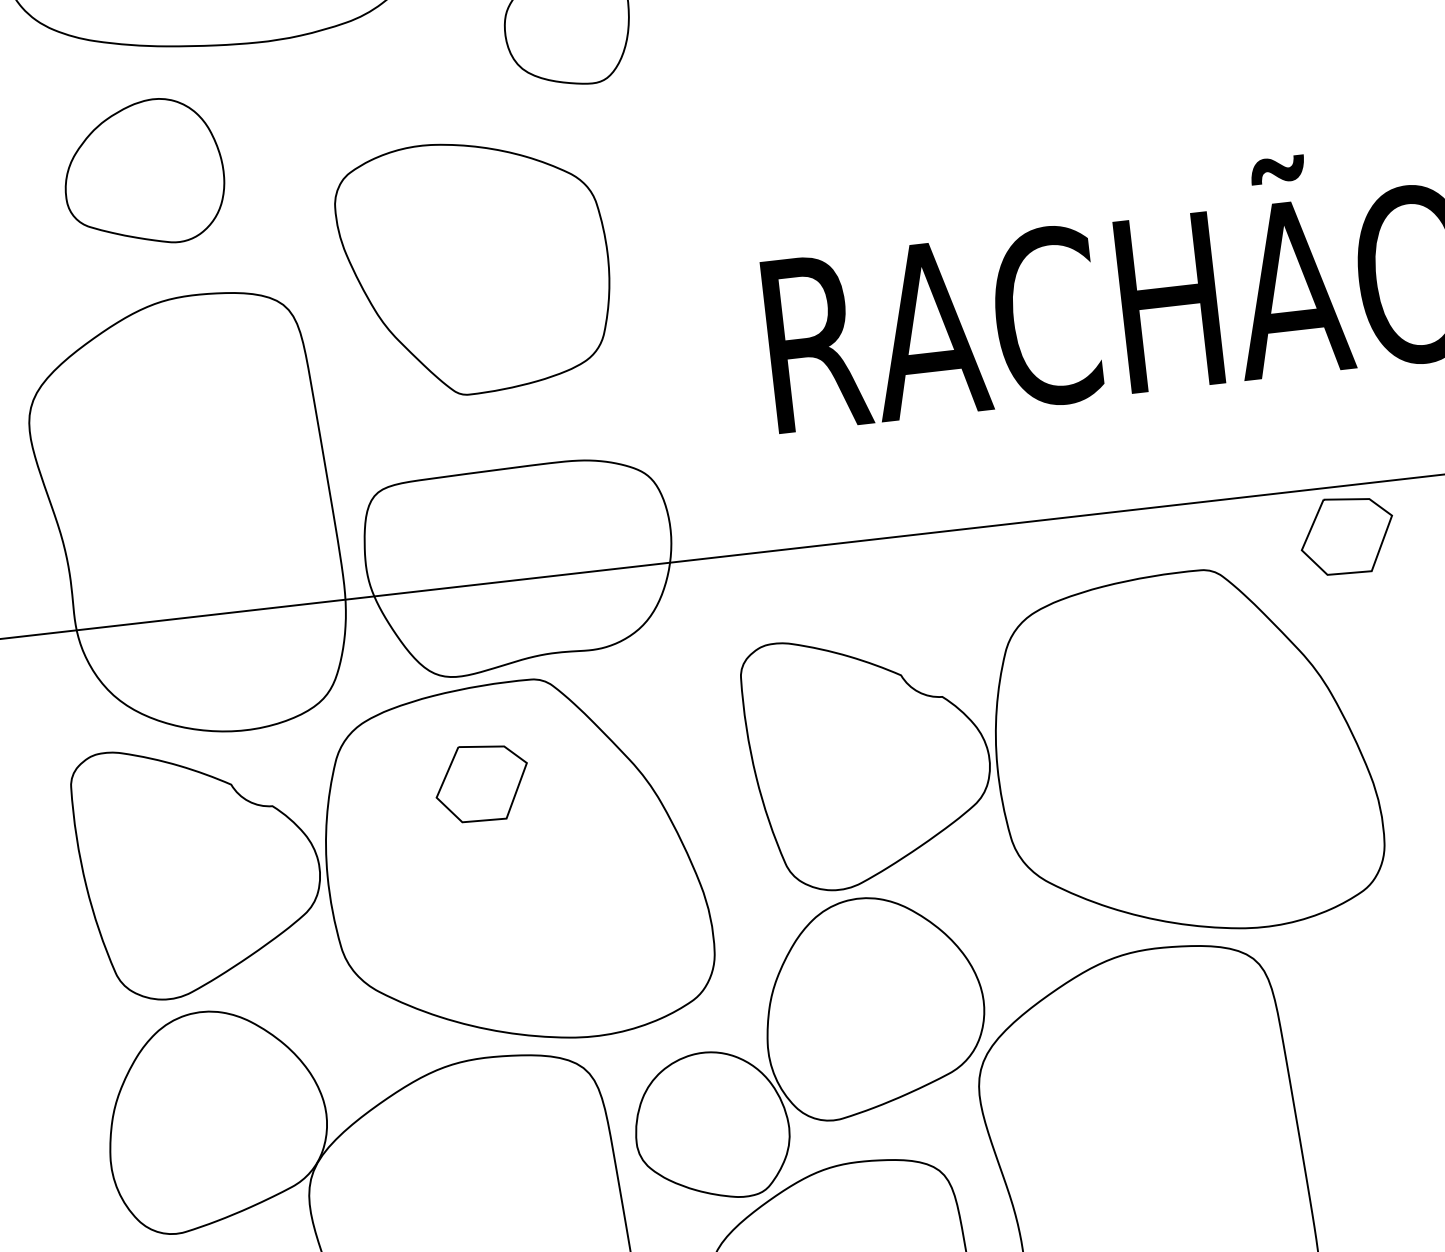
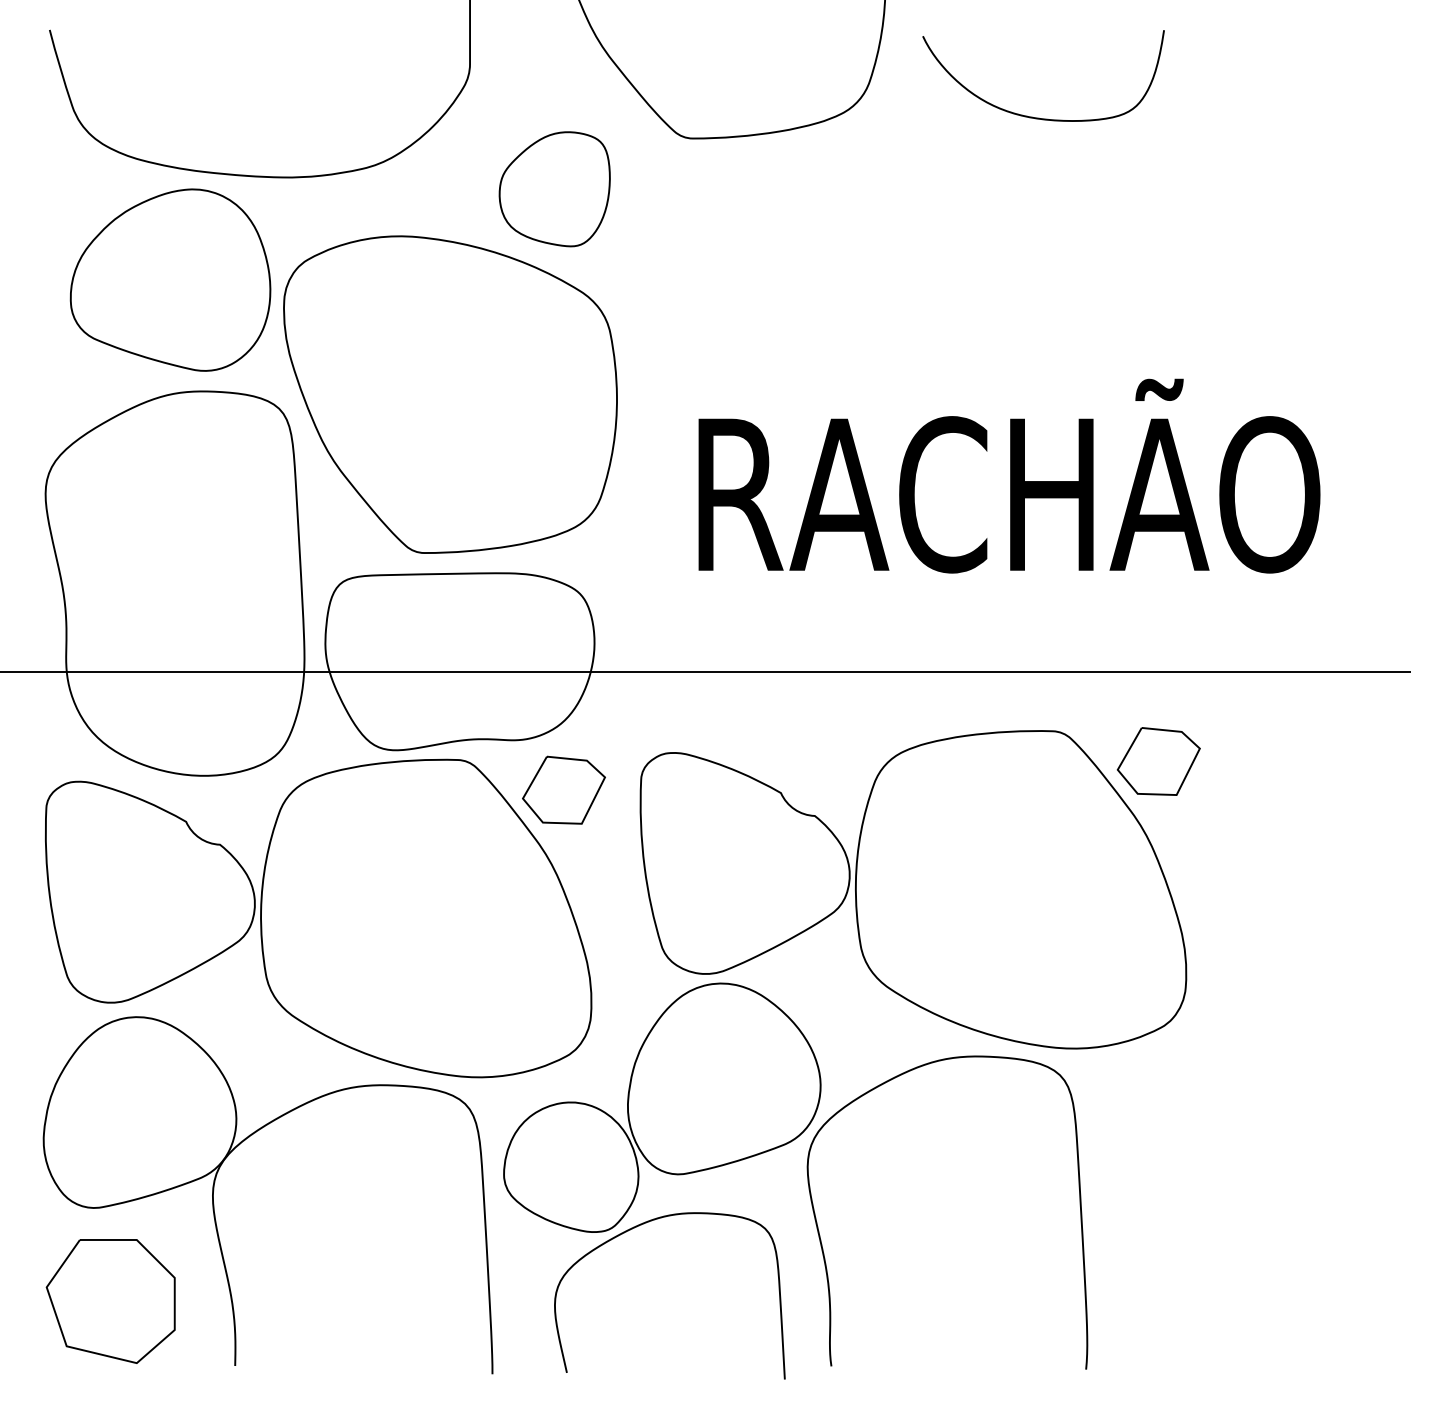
part: (143, 172) -> (170, 279), size x1.43
part: (475, 266) -> (450, 394), size x1.43
part: (1346, 535) -> (1158, 761), moved
part: (481, 782) -> (563, 789), moved

